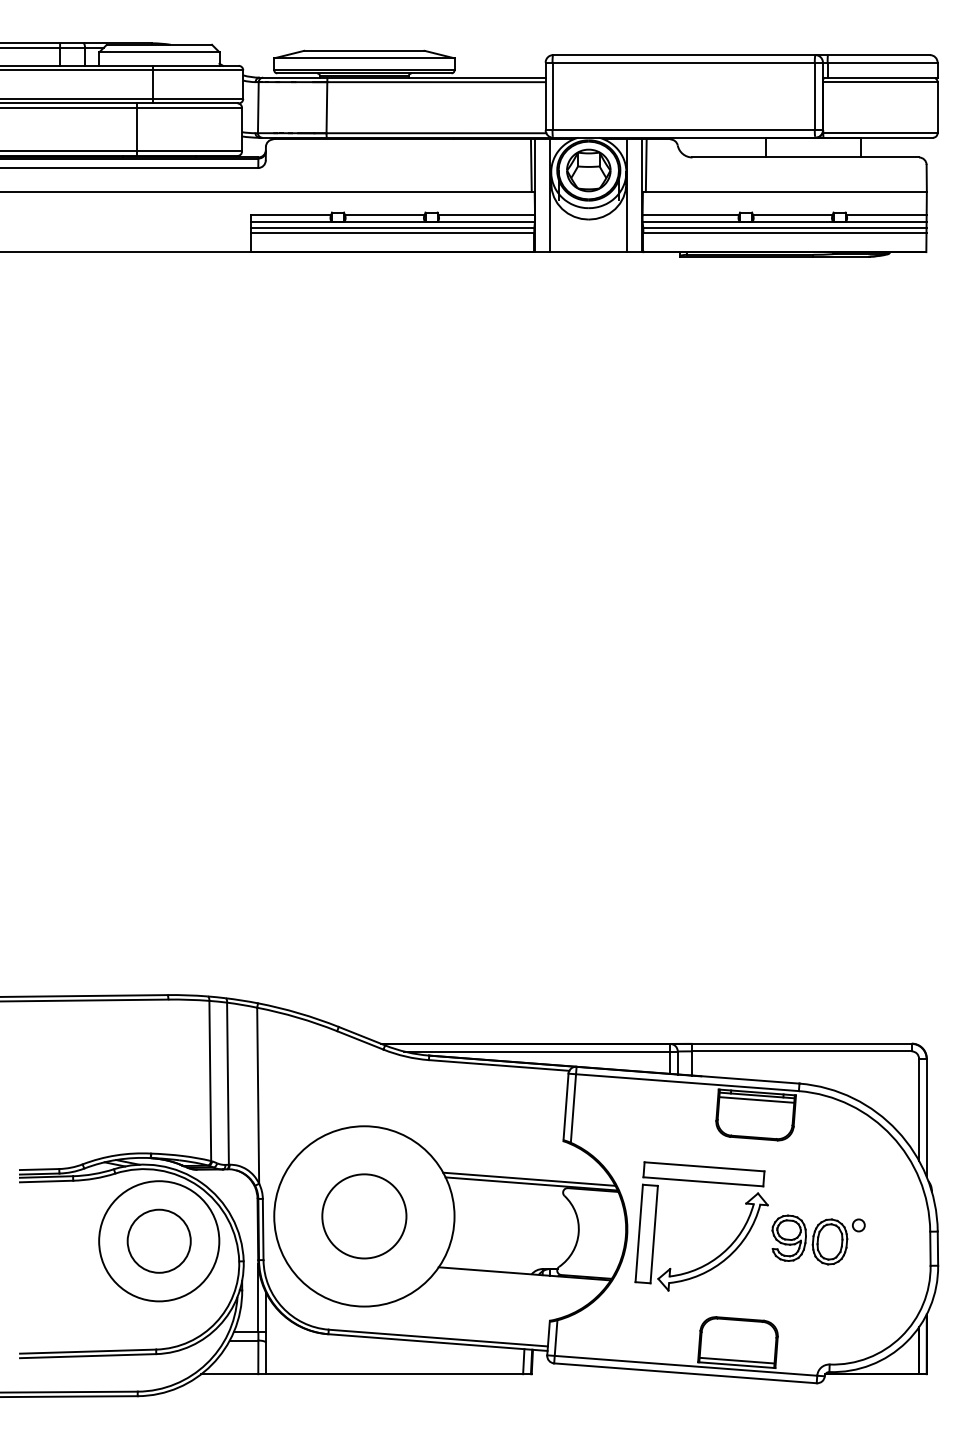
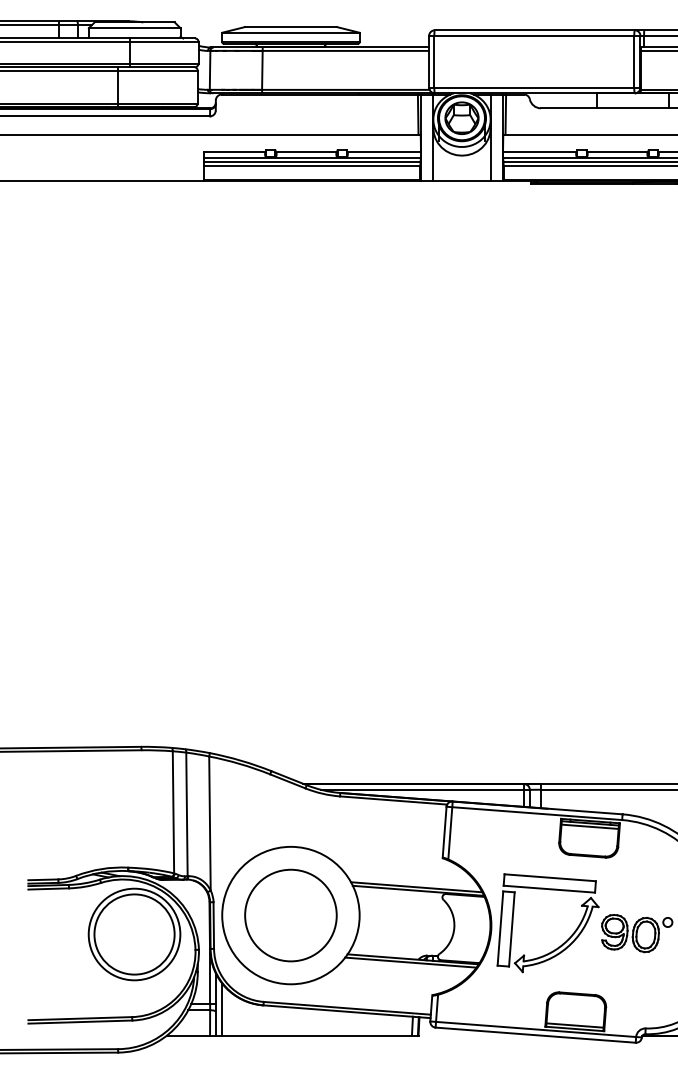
circle: (364, 1216) -> (291, 915), size x1.43
circle: (158, 1240) -> (133, 933), size x1.67
line: (521, 1277) -> (410, 962), added
line: (273, 1339) -> (221, 1009), added

